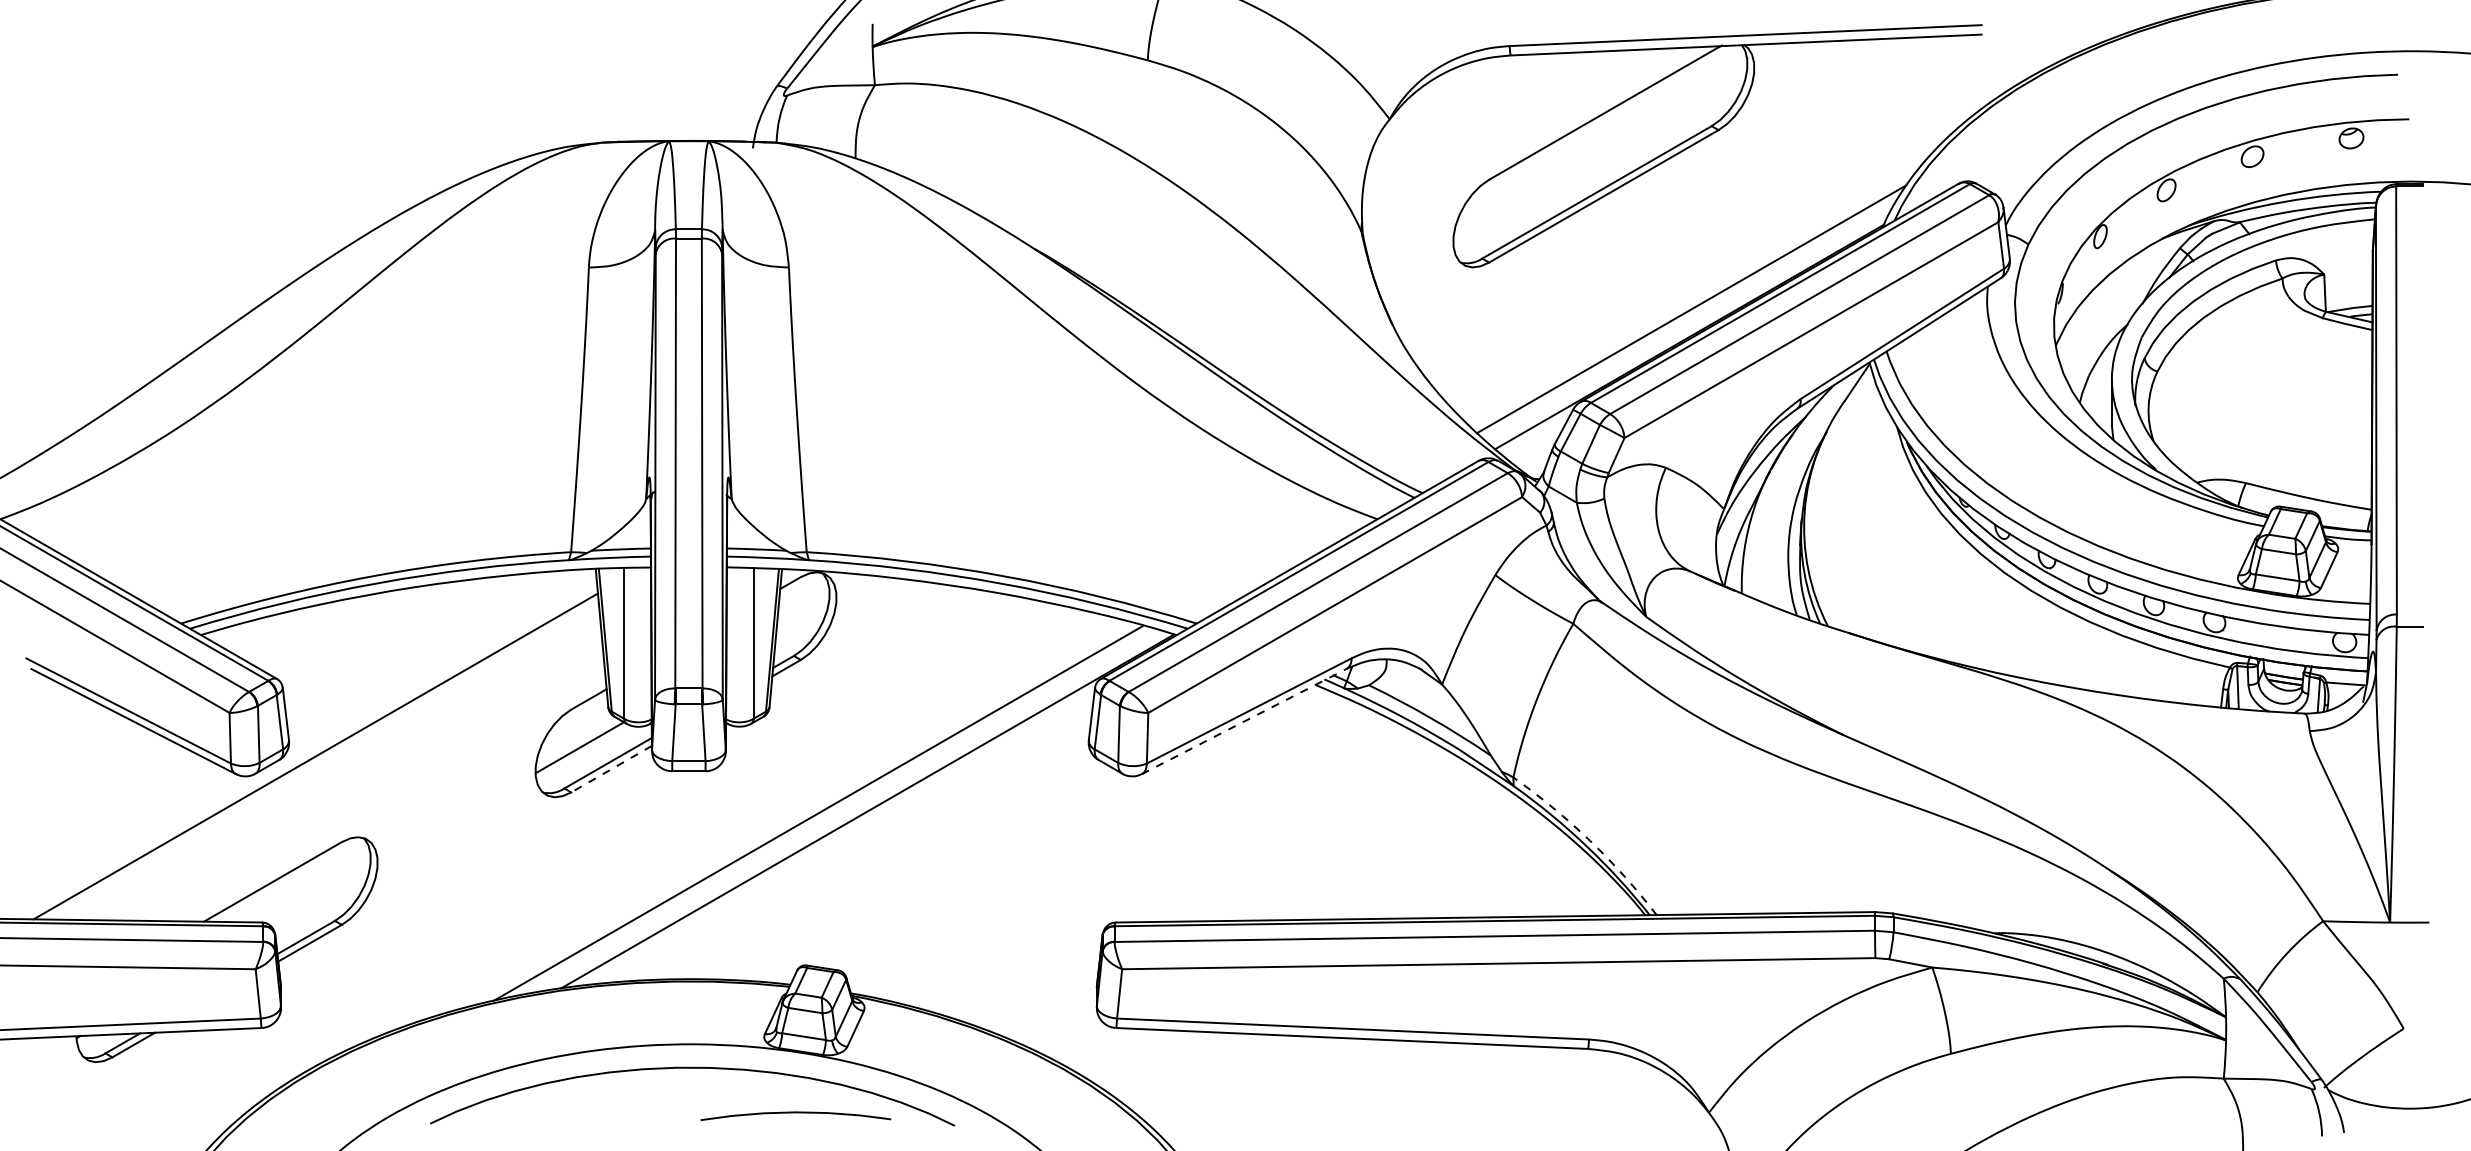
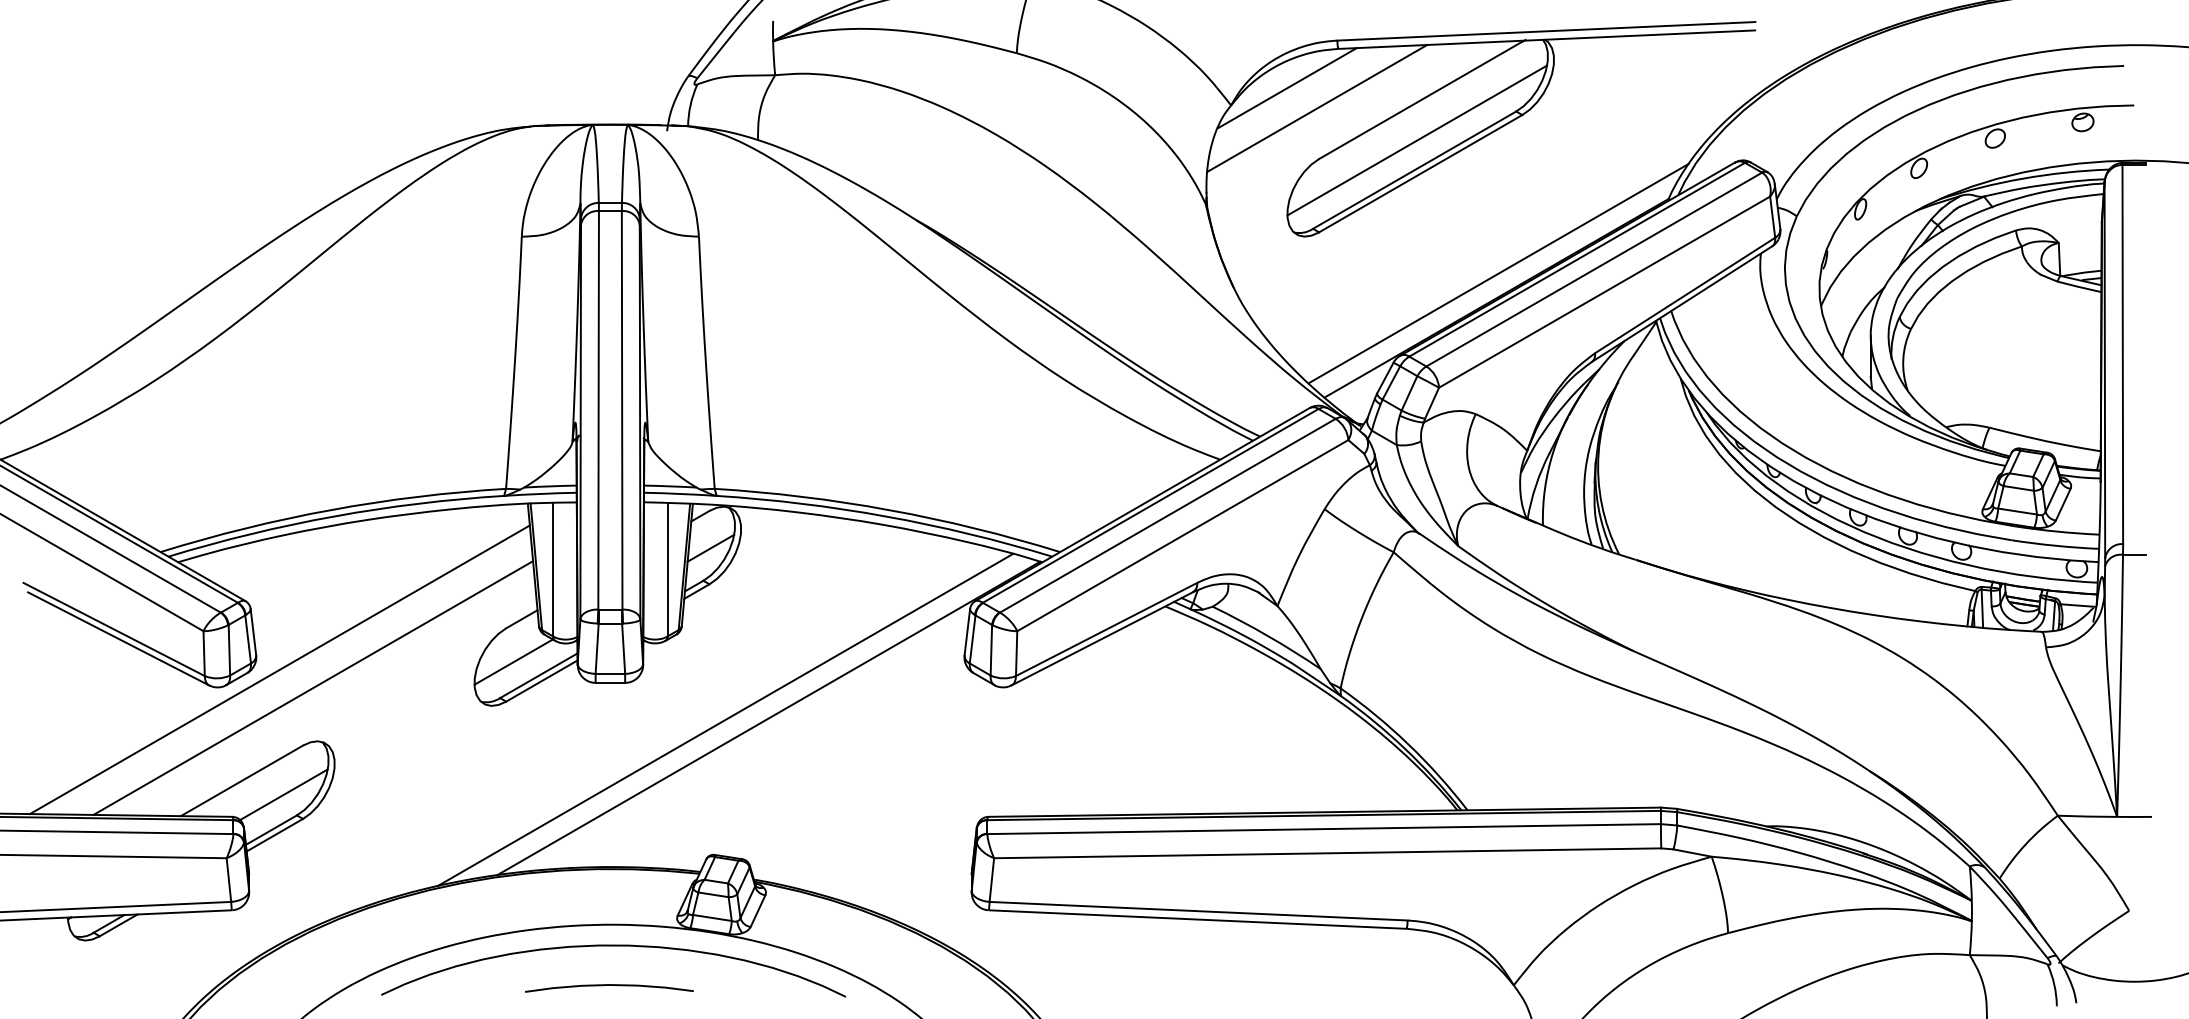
line: (1452, 99) -> (1286, 87), added
line: (1486, 122) -> (1316, 108), added
line: (1599, 158) -> (1416, 140), added
line: (802, 619) -> (710, 548), added
line: (1244, 721) -> (1102, 638), dashed -> solid
line: (611, 769) -> (541, 681), dashed -> solid
line: (353, 776) -> (313, 687), added
arc: (1590, 840) -> (1408, 744), dashed -> solid
line: (319, 897) -> (283, 794), added
curve: (795, 1113) -> (609, 986), moved

